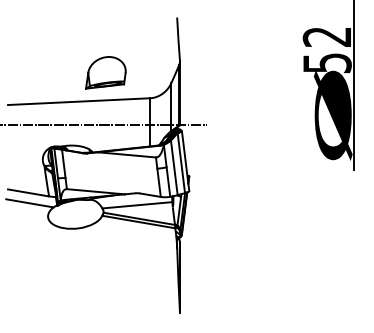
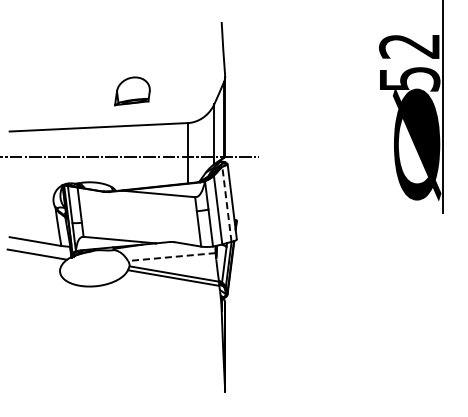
part: (105, 73) -> (132, 91), size x0.7
line: (181, 163) -> (226, 204), solid -> dashed
line: (137, 205) -> (171, 257), solid -> dashed

